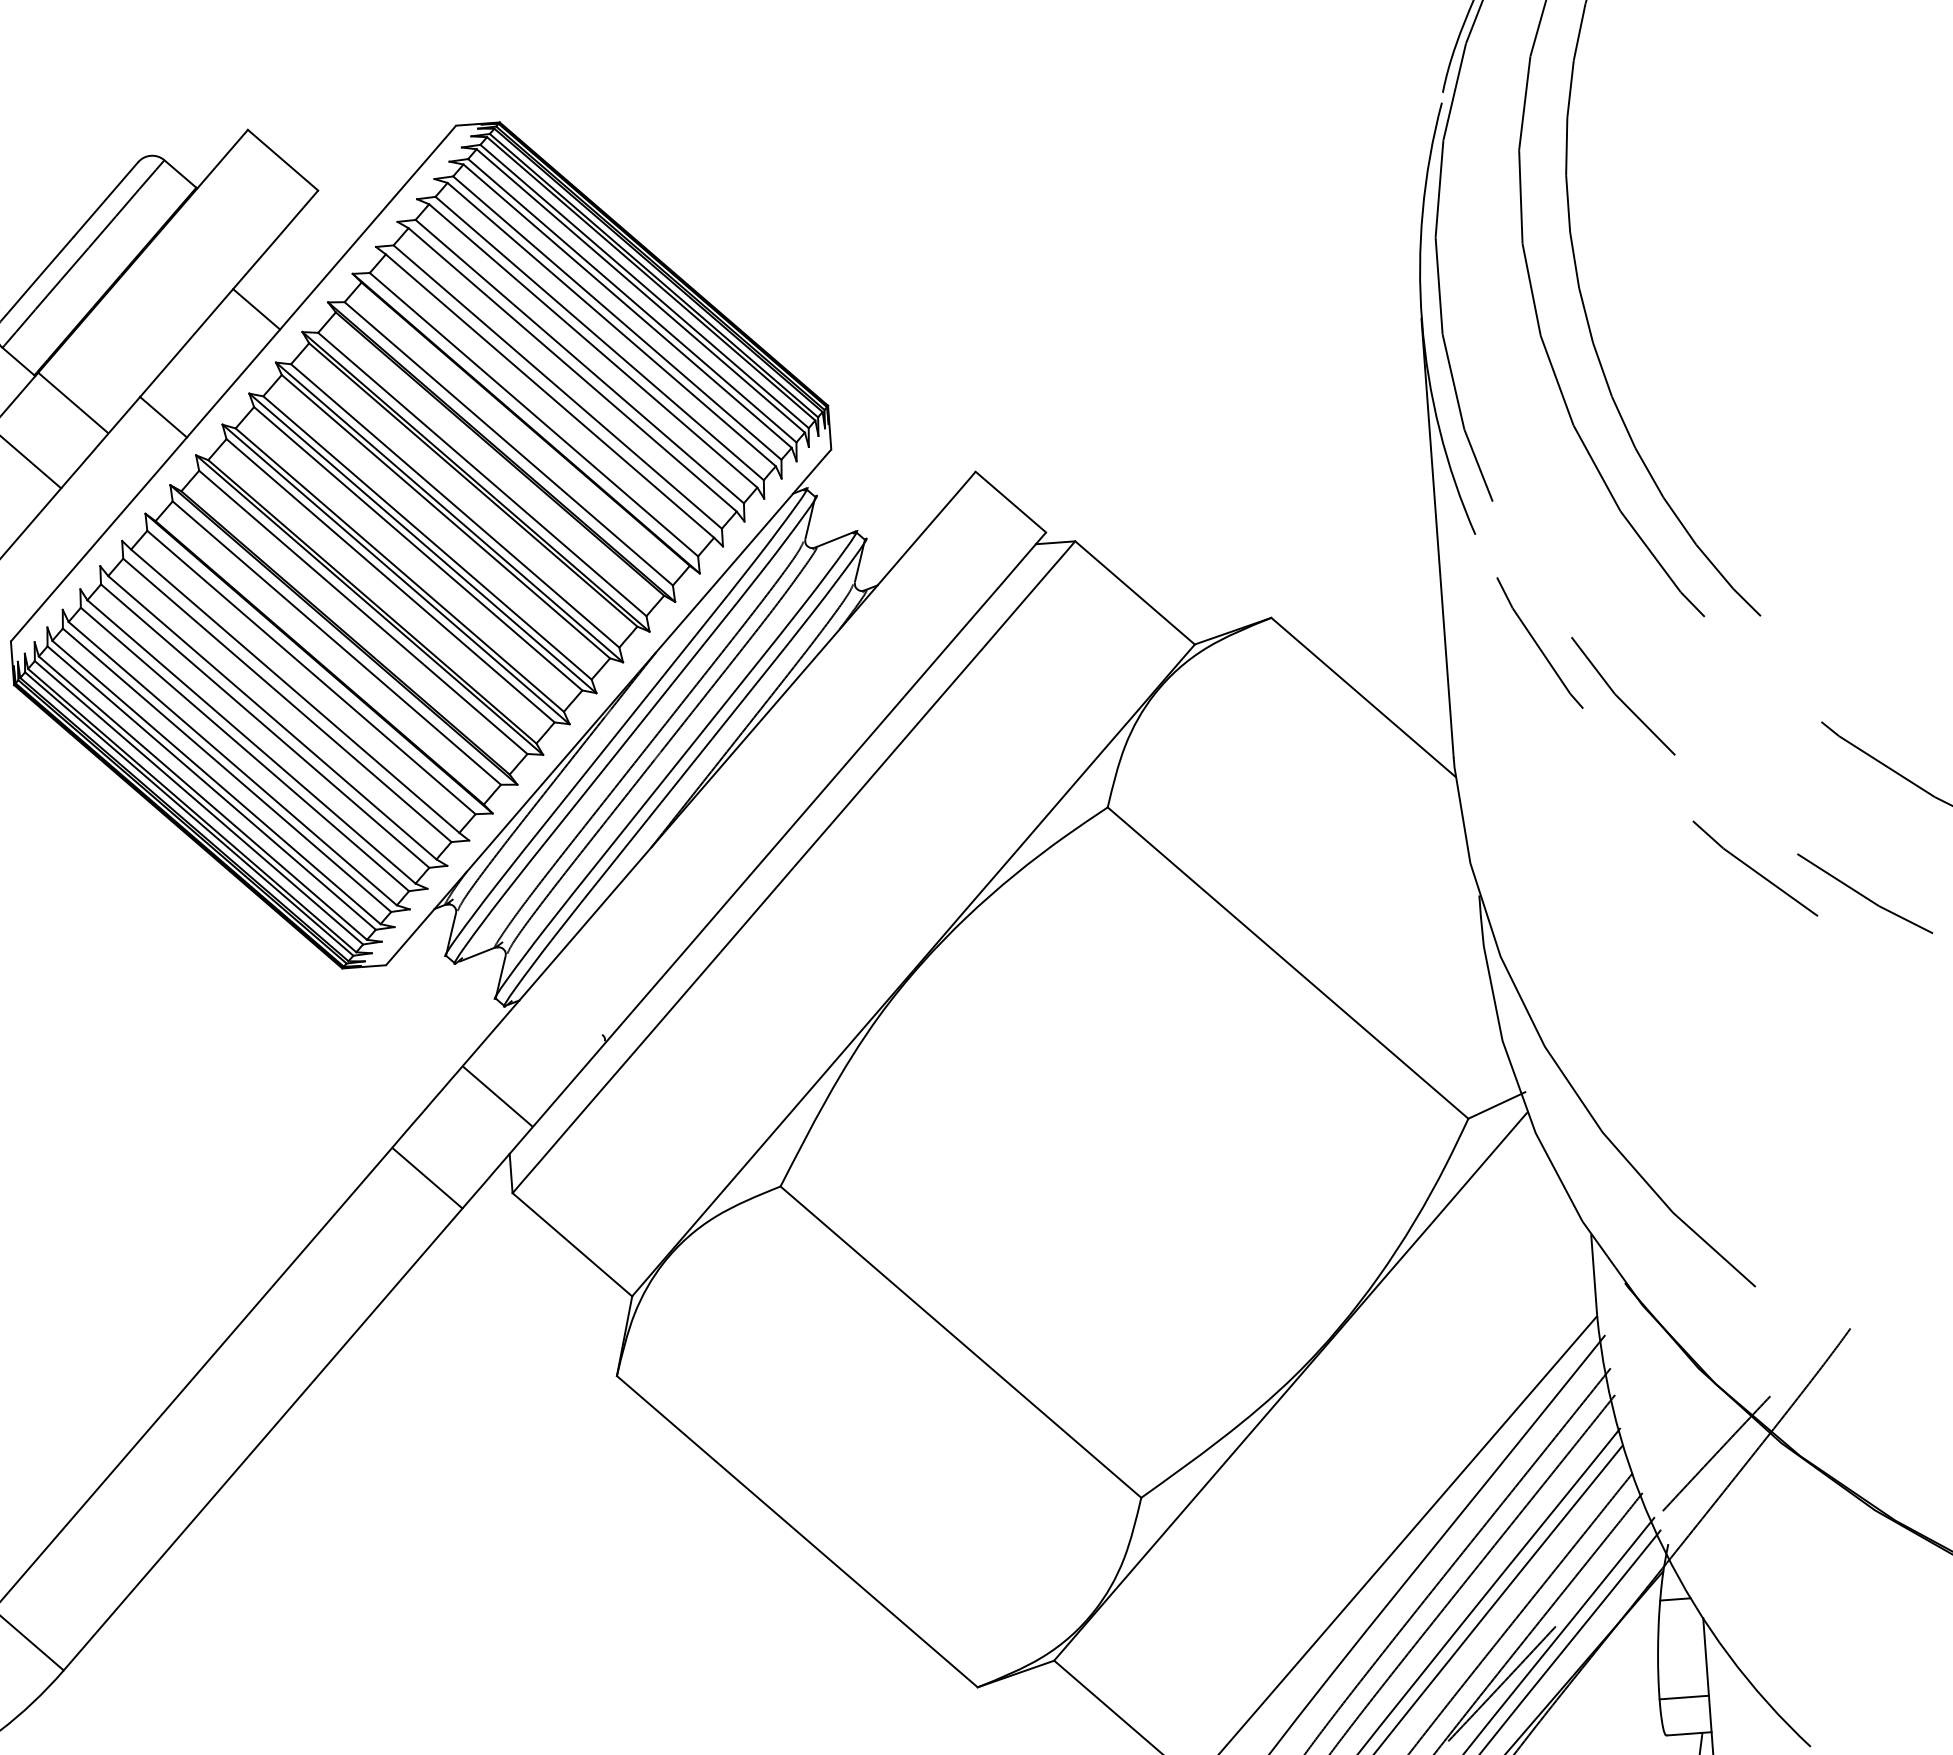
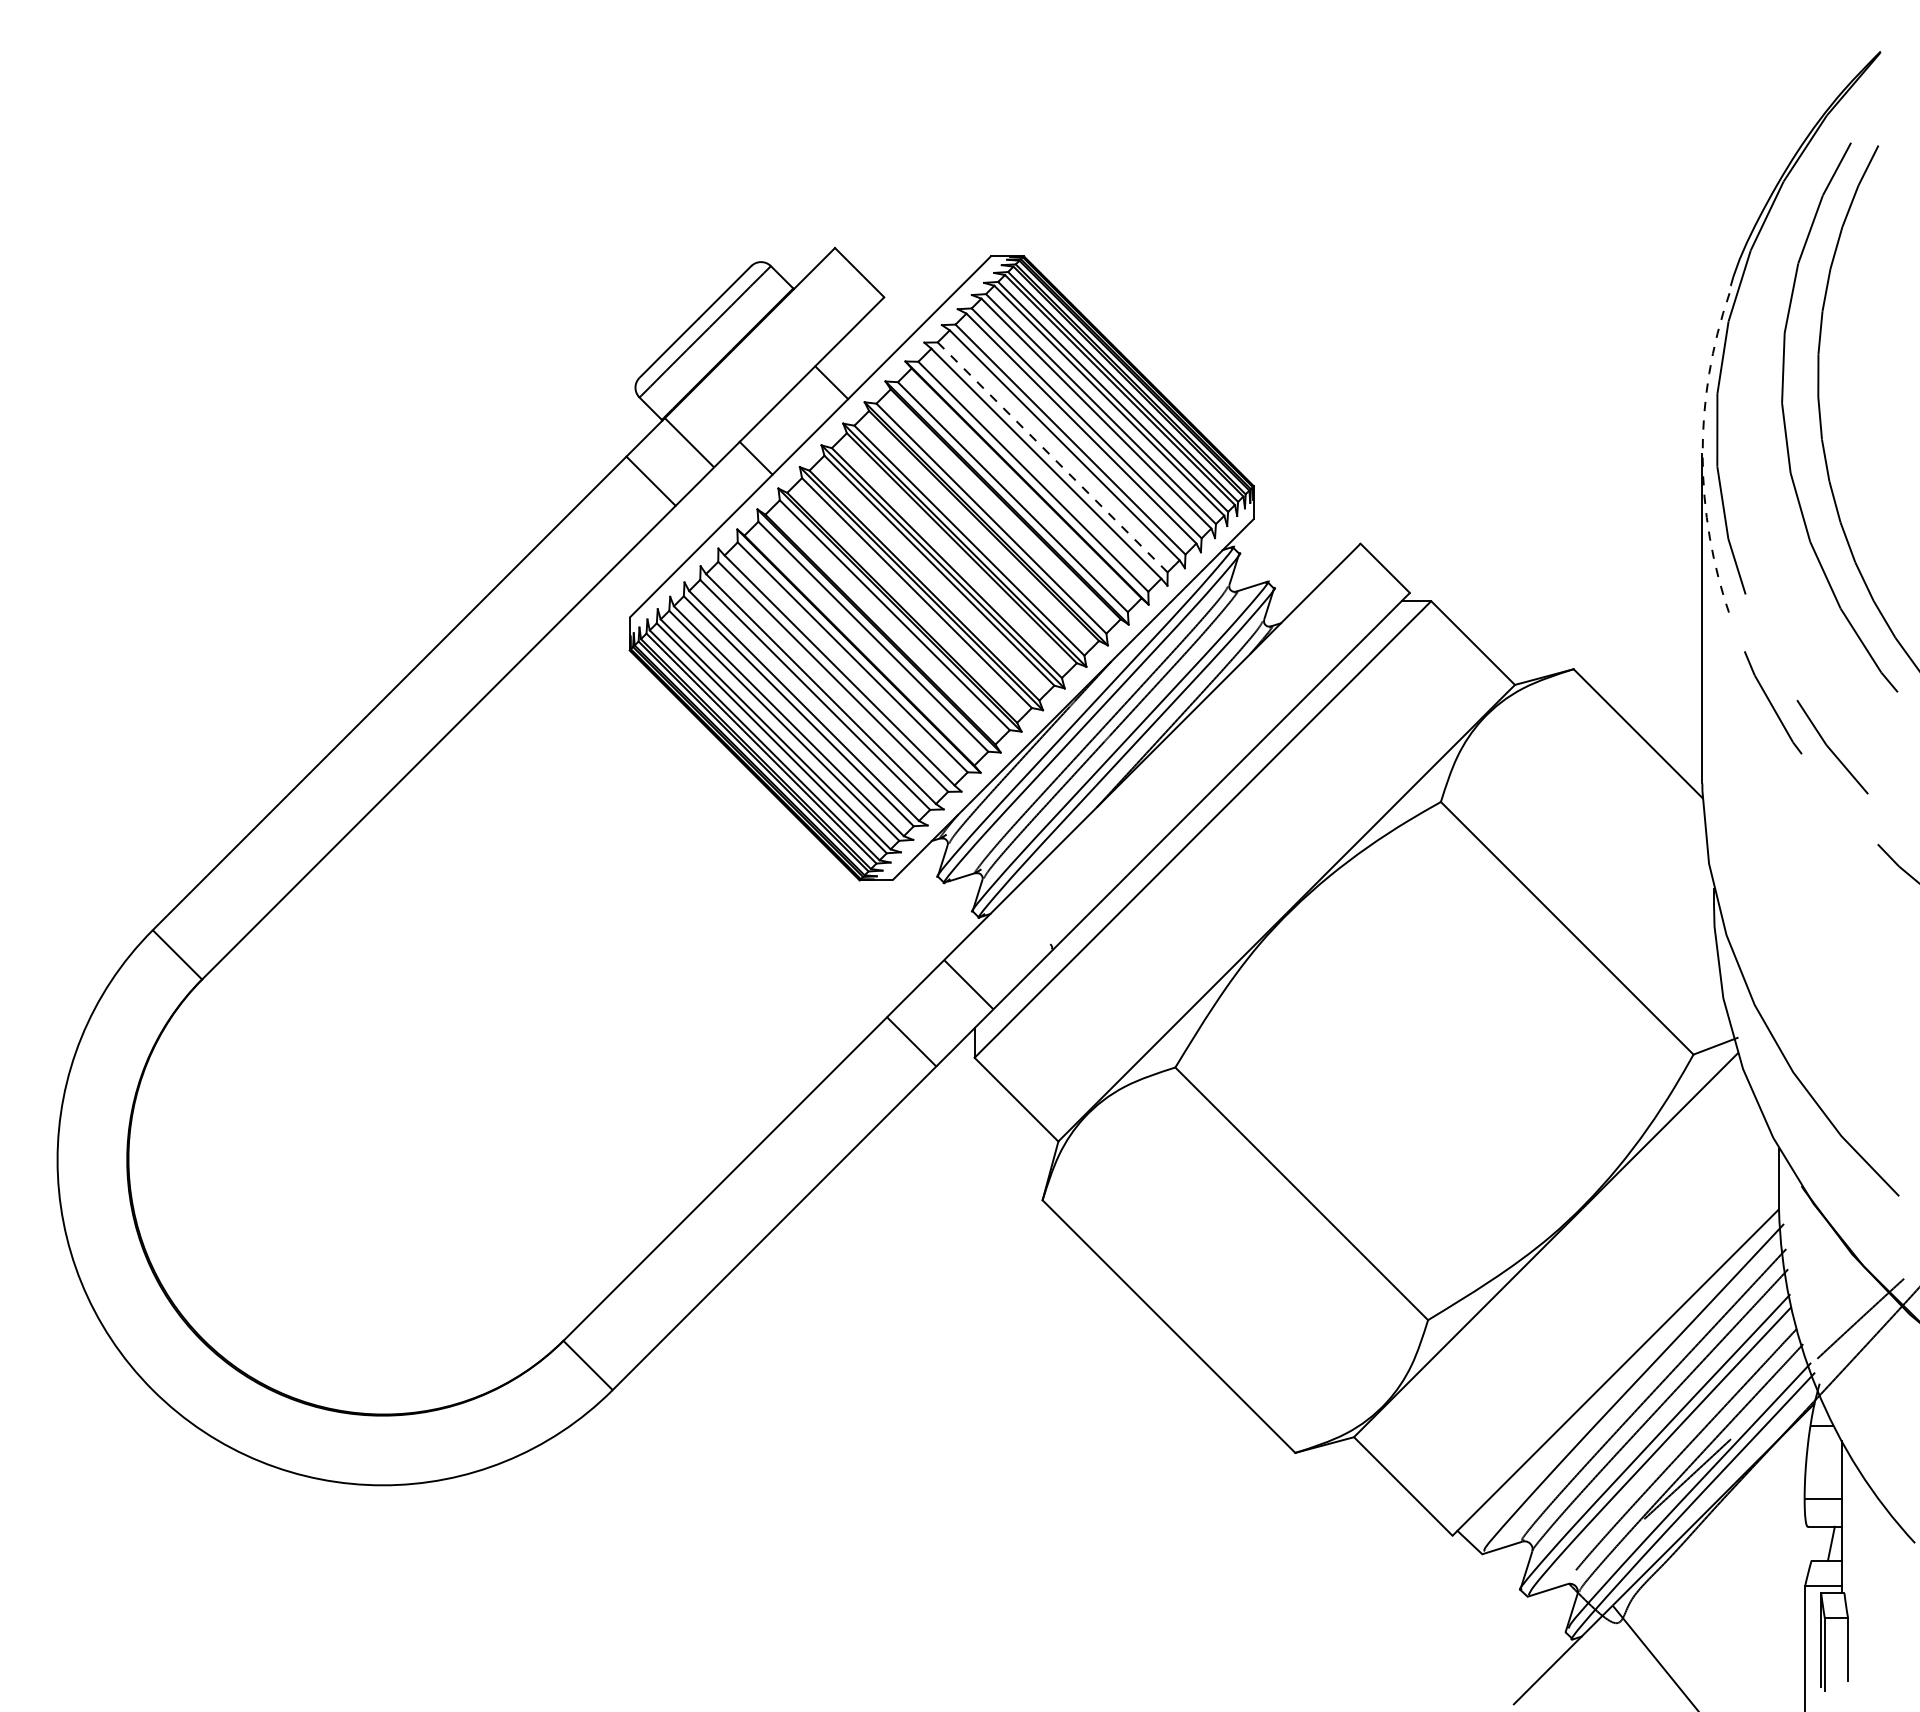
arc: (1421, 321) -> (1702, 455), solid -> dashed
line: (557, 387) -> (1052, 457), solid -> dashed

